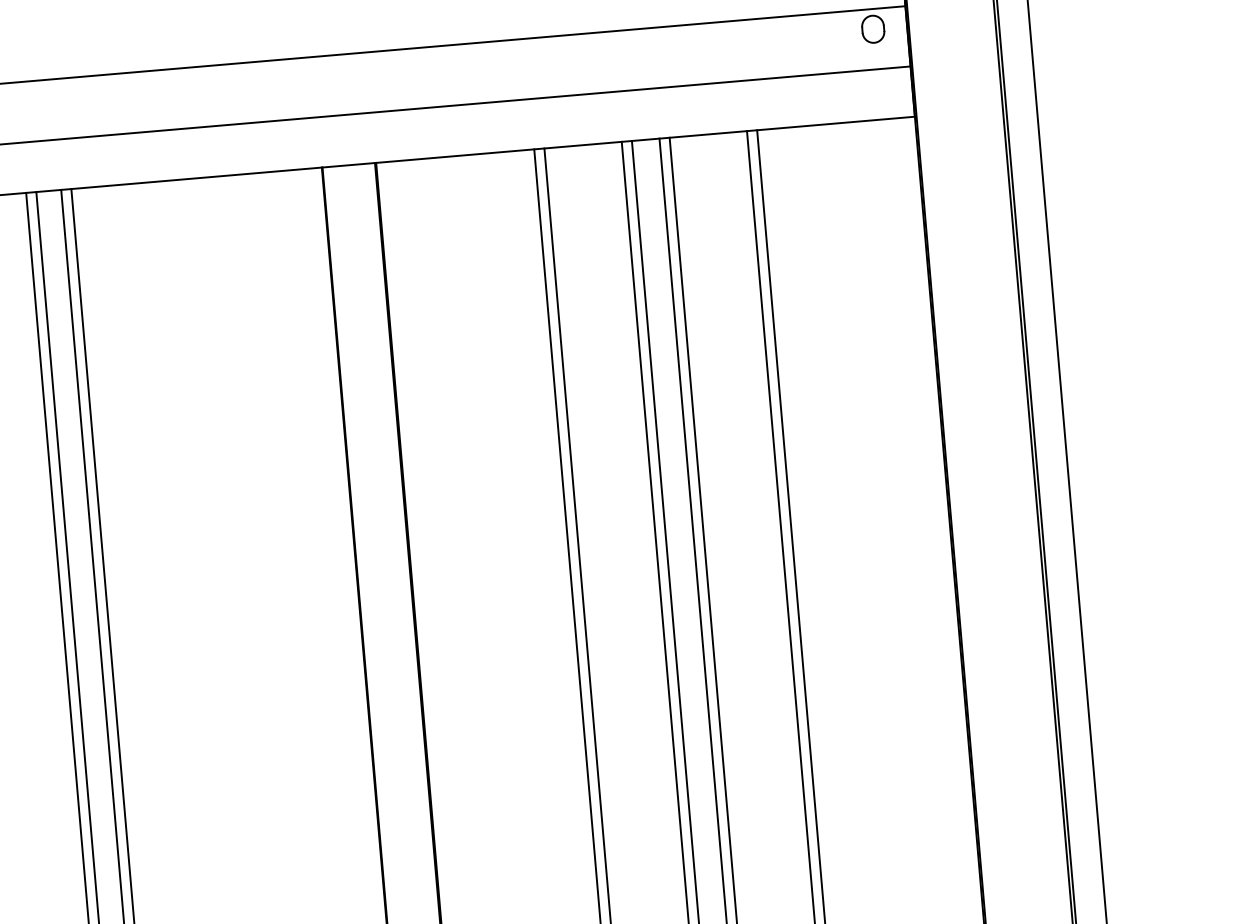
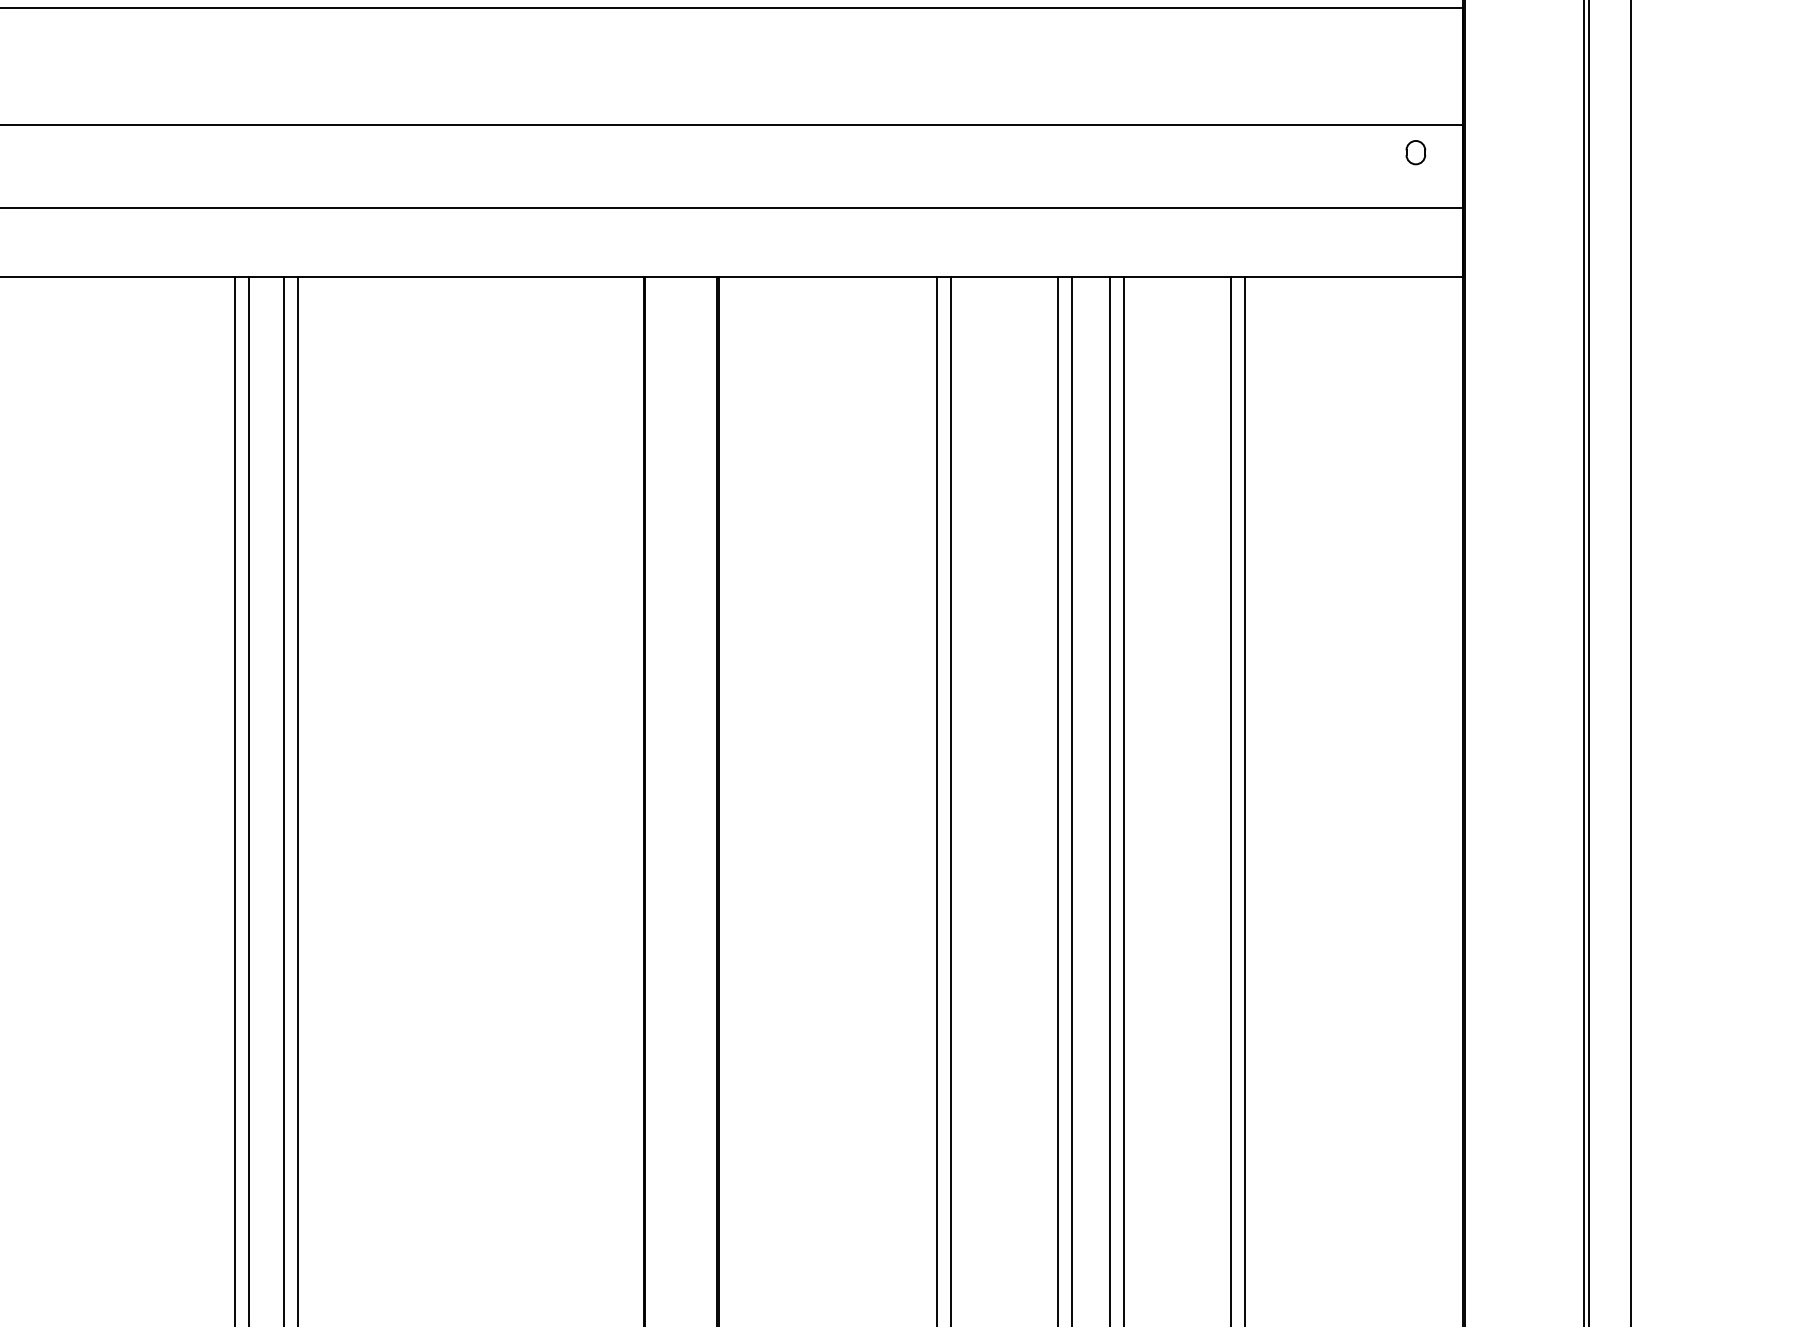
part: (873, 29) -> (1415, 152), size x0.62

